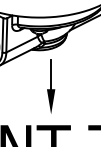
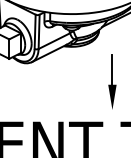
part: (51, 85) -> (112, 81), moved

